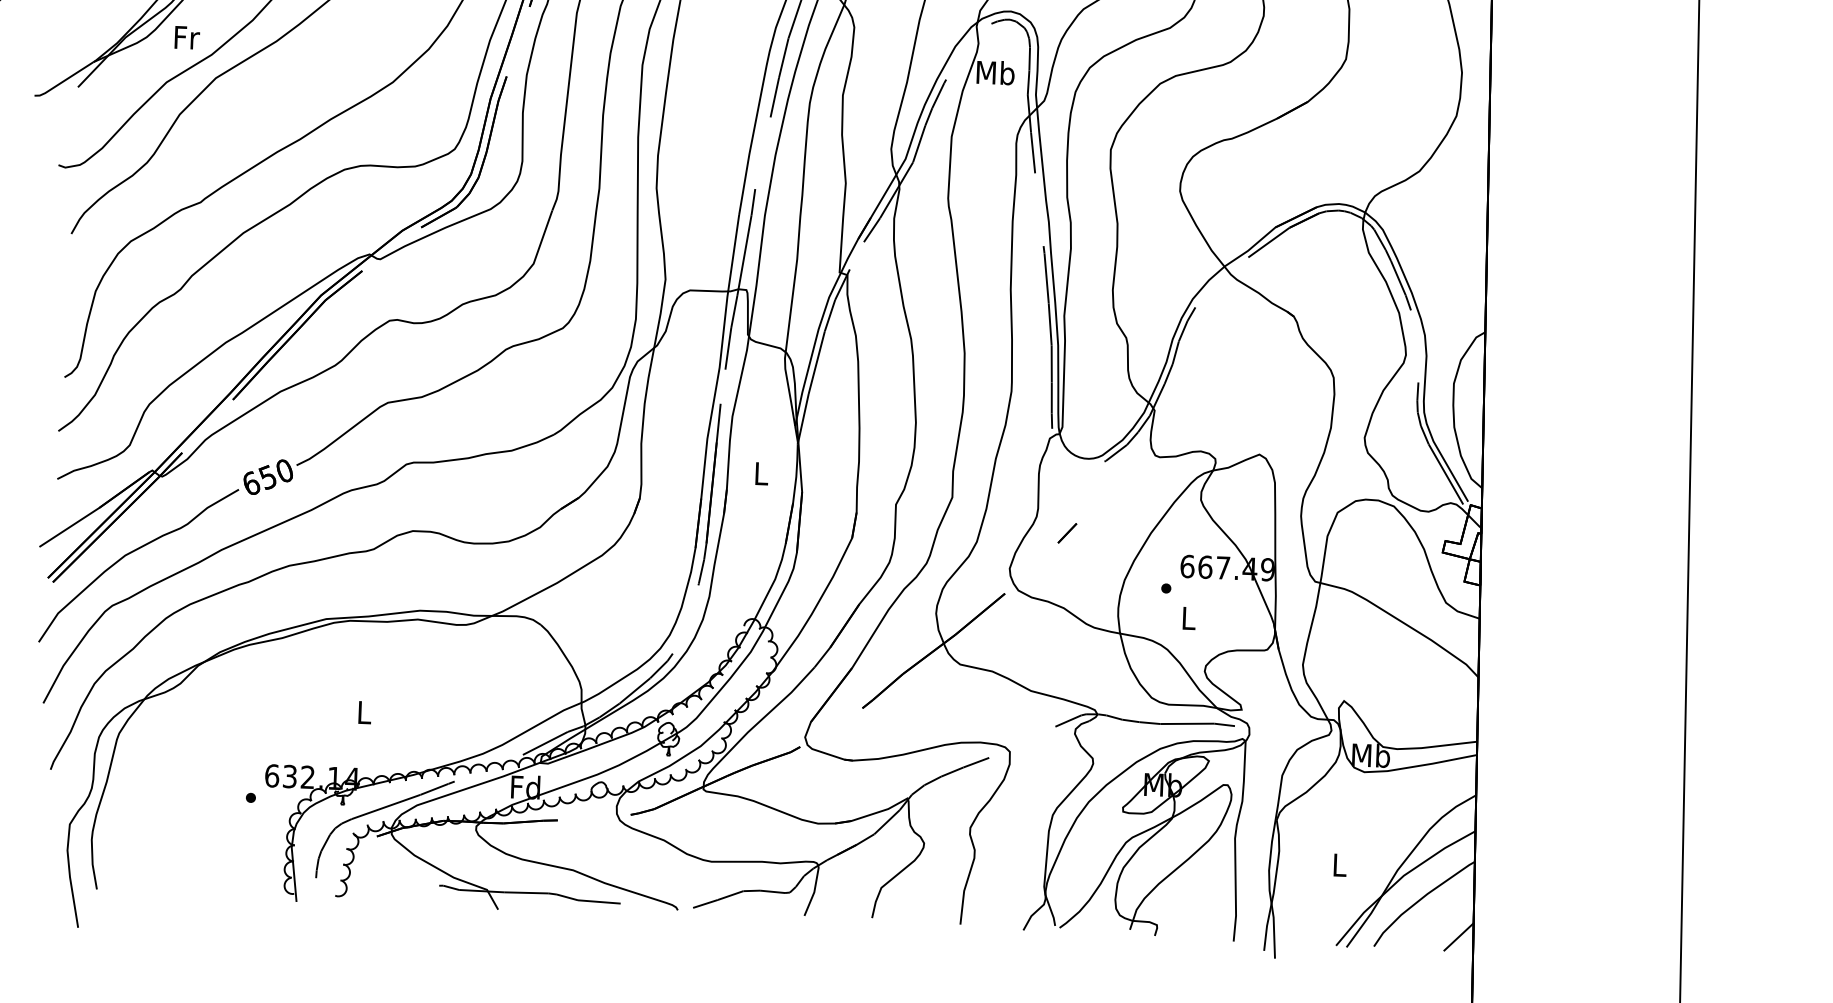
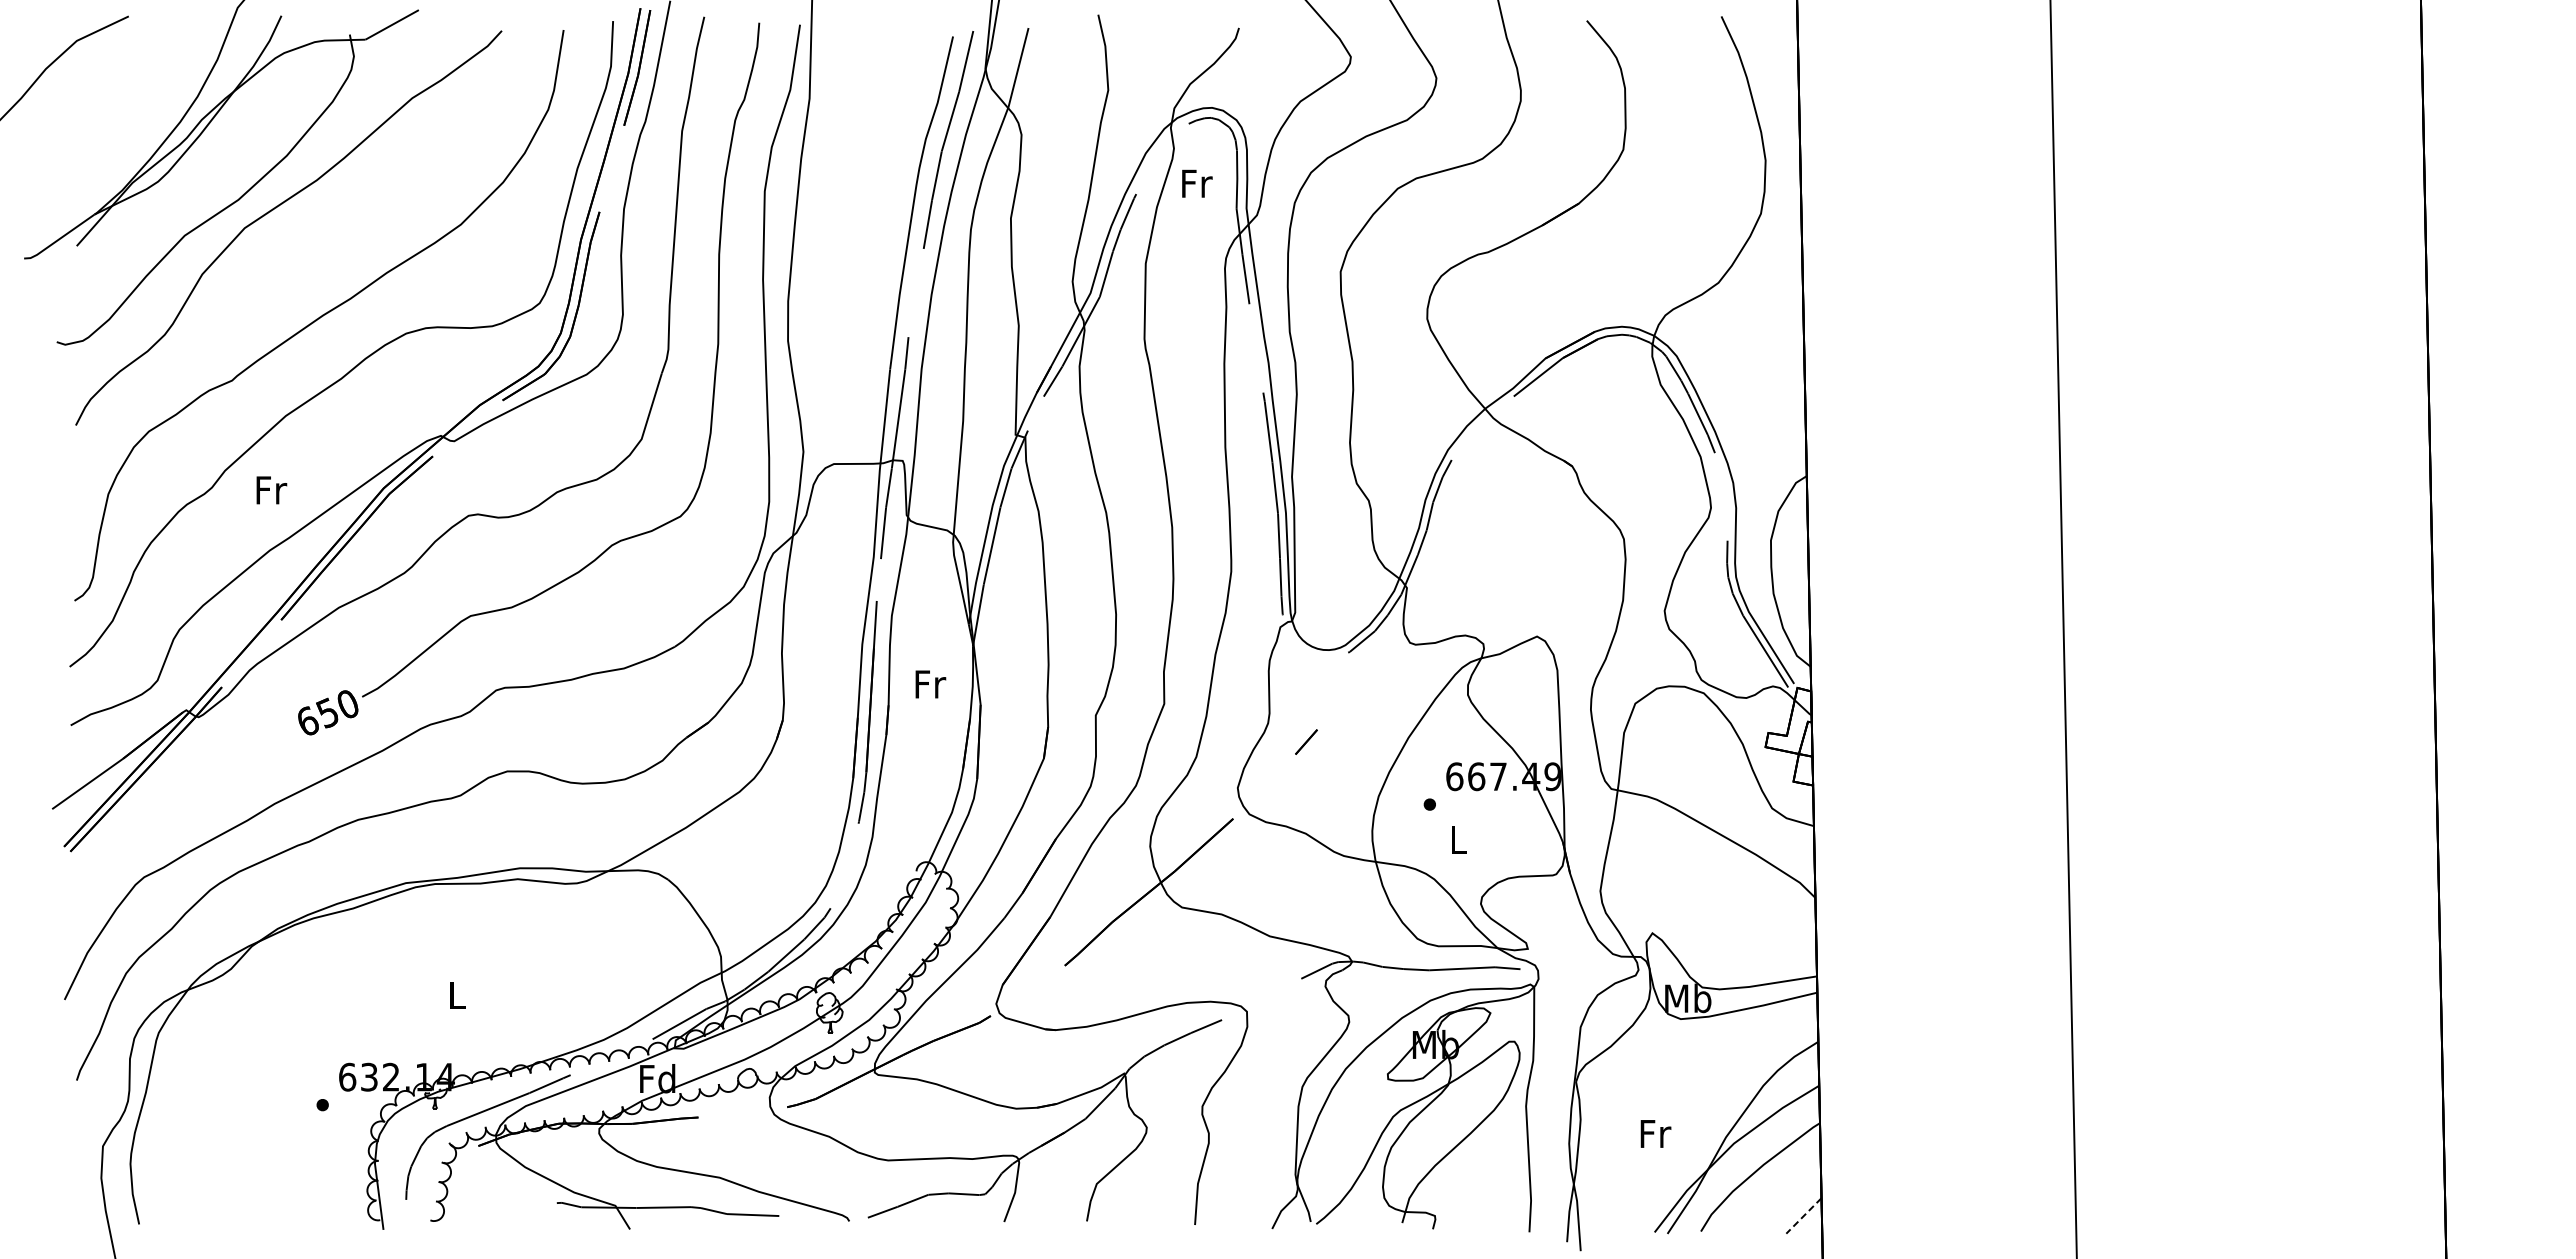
text: (187, 37) -> (271, 490), moved
text: (995, 72) -> (1196, 183), Mb -> Fr
text: (761, 473) -> (930, 684), L -> Fr
curve: (132, 552) -> (166, 811), removed
text: (1340, 864) -> (1655, 1133), L -> Fr
line: (1458, 937) -> (1803, 1216), solid -> dashed

